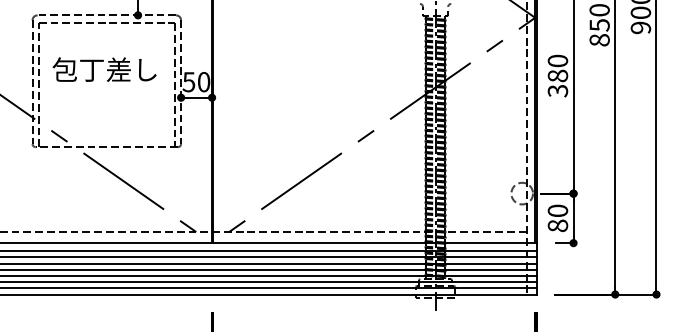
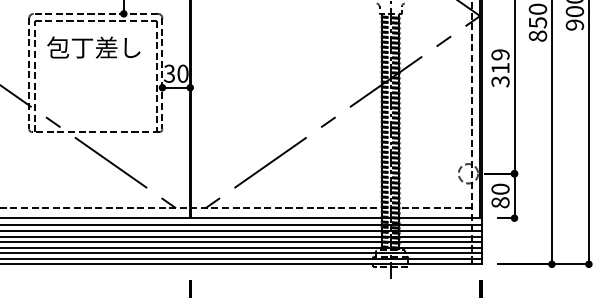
text: (557, 68) -> (500, 61), 380 -> 319
text: (104, 69) -> (93, 47), moved
text: (188, 81) -> (169, 73), 50 -> 30

